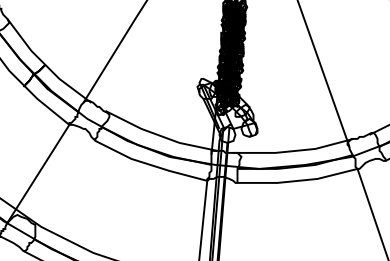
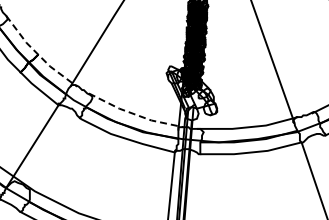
line: (45, 64) -> (38, 54), solid -> dashed
line: (159, 135) -> (134, 114), solid -> dashed

